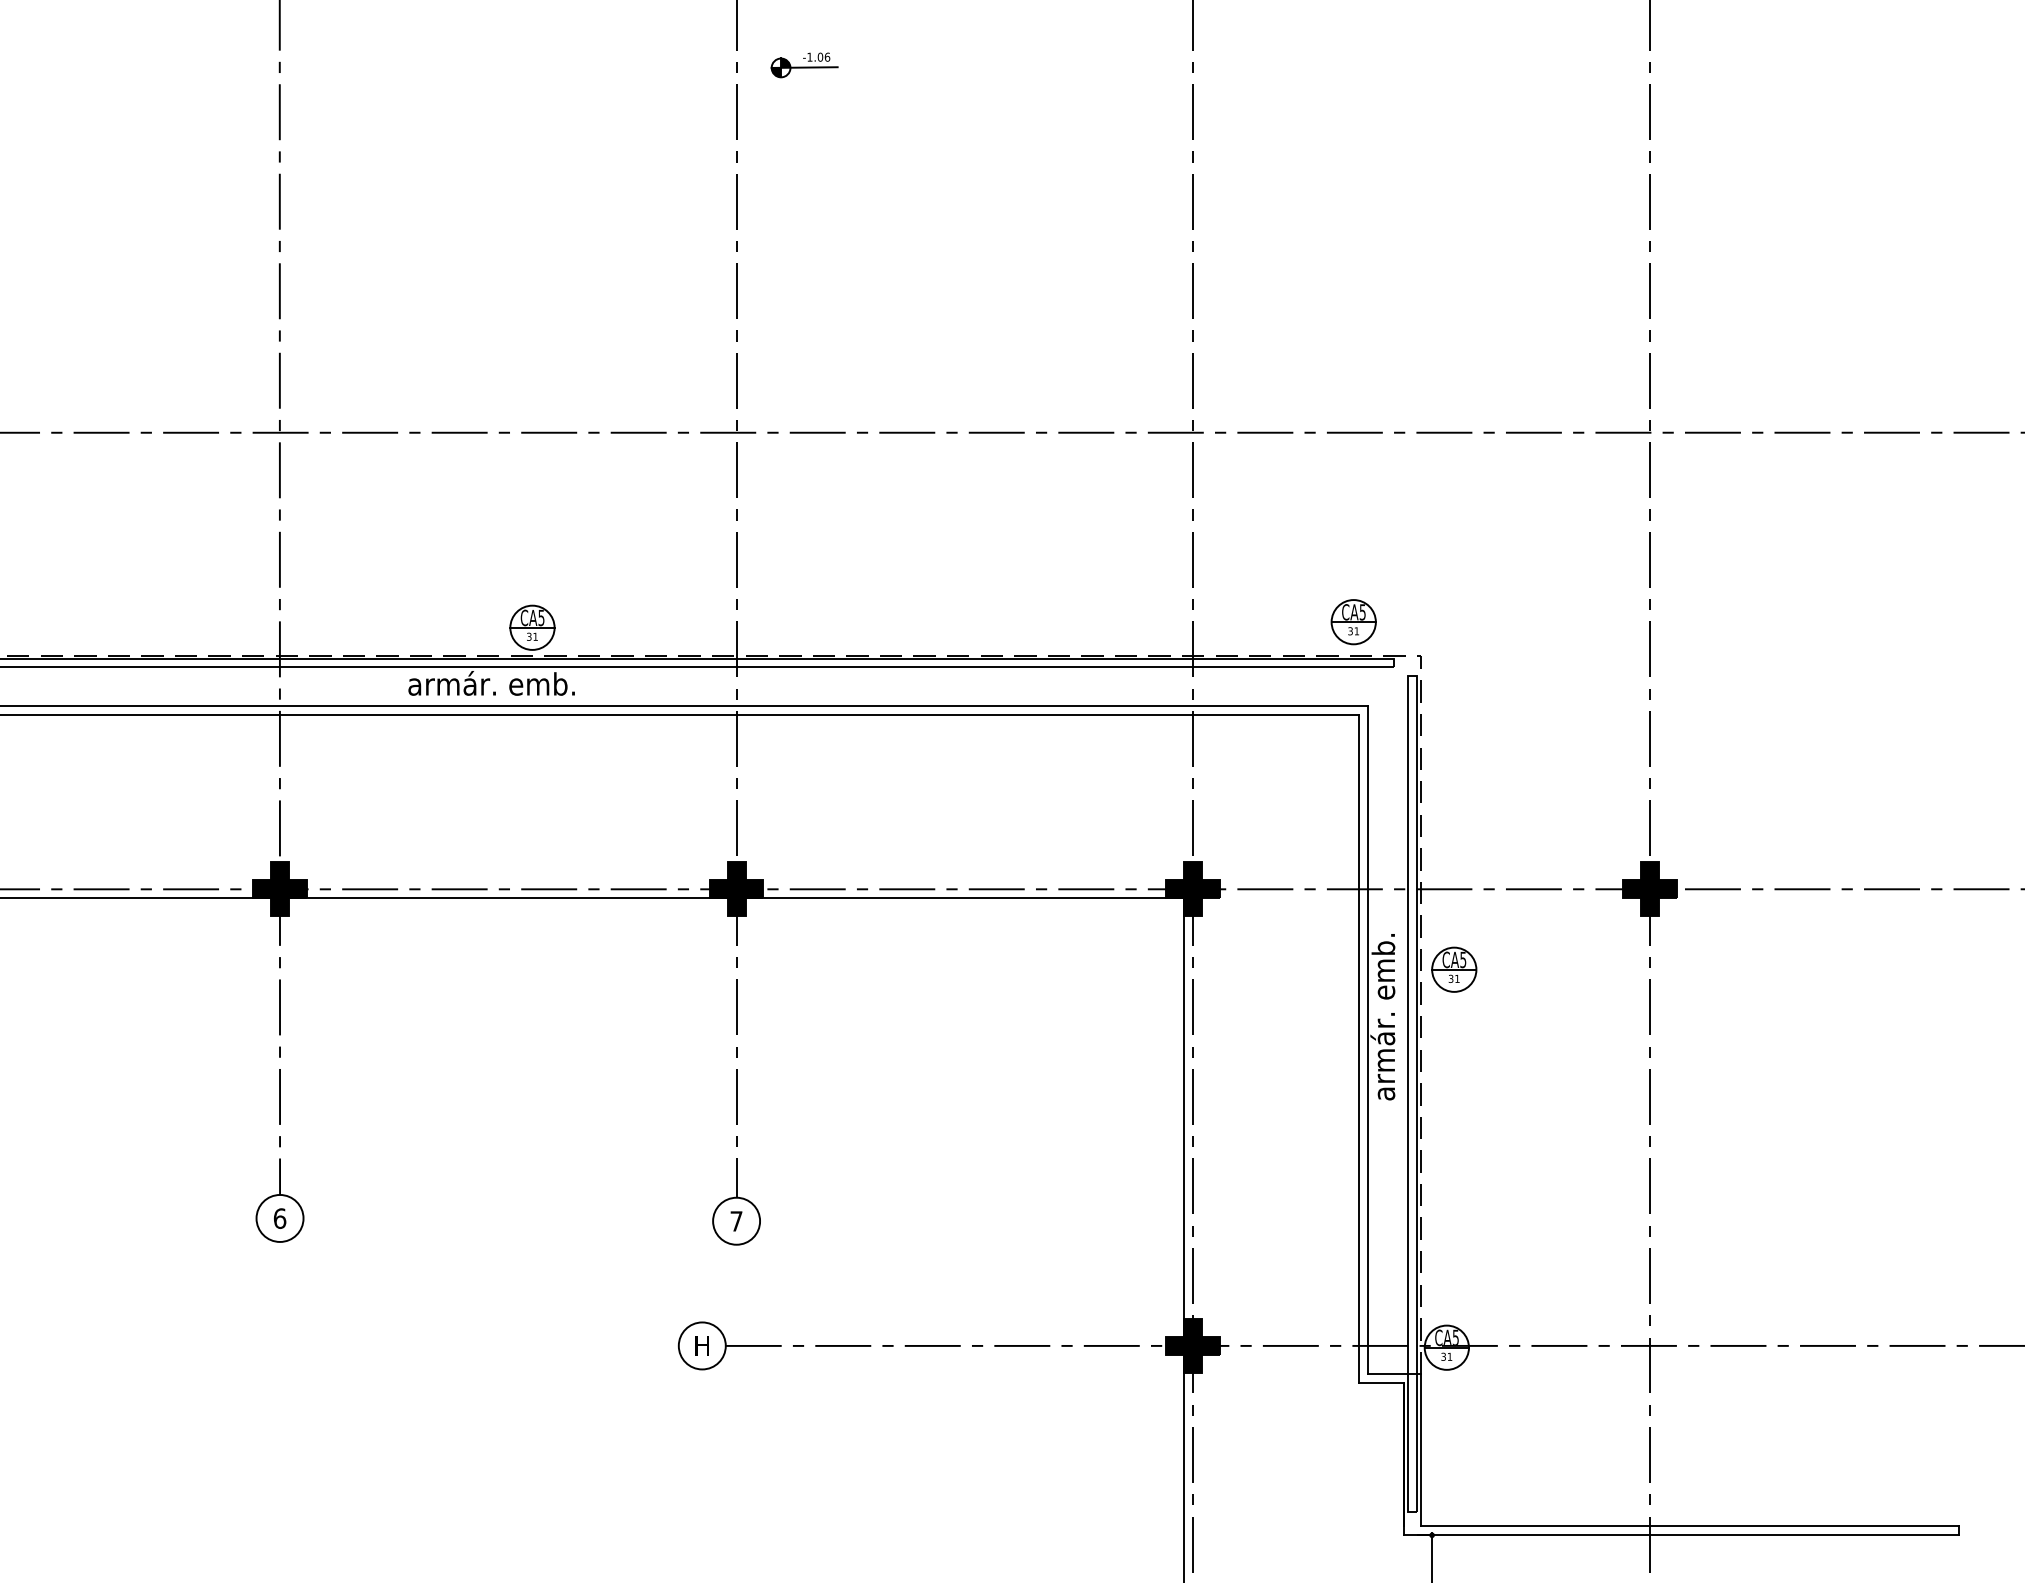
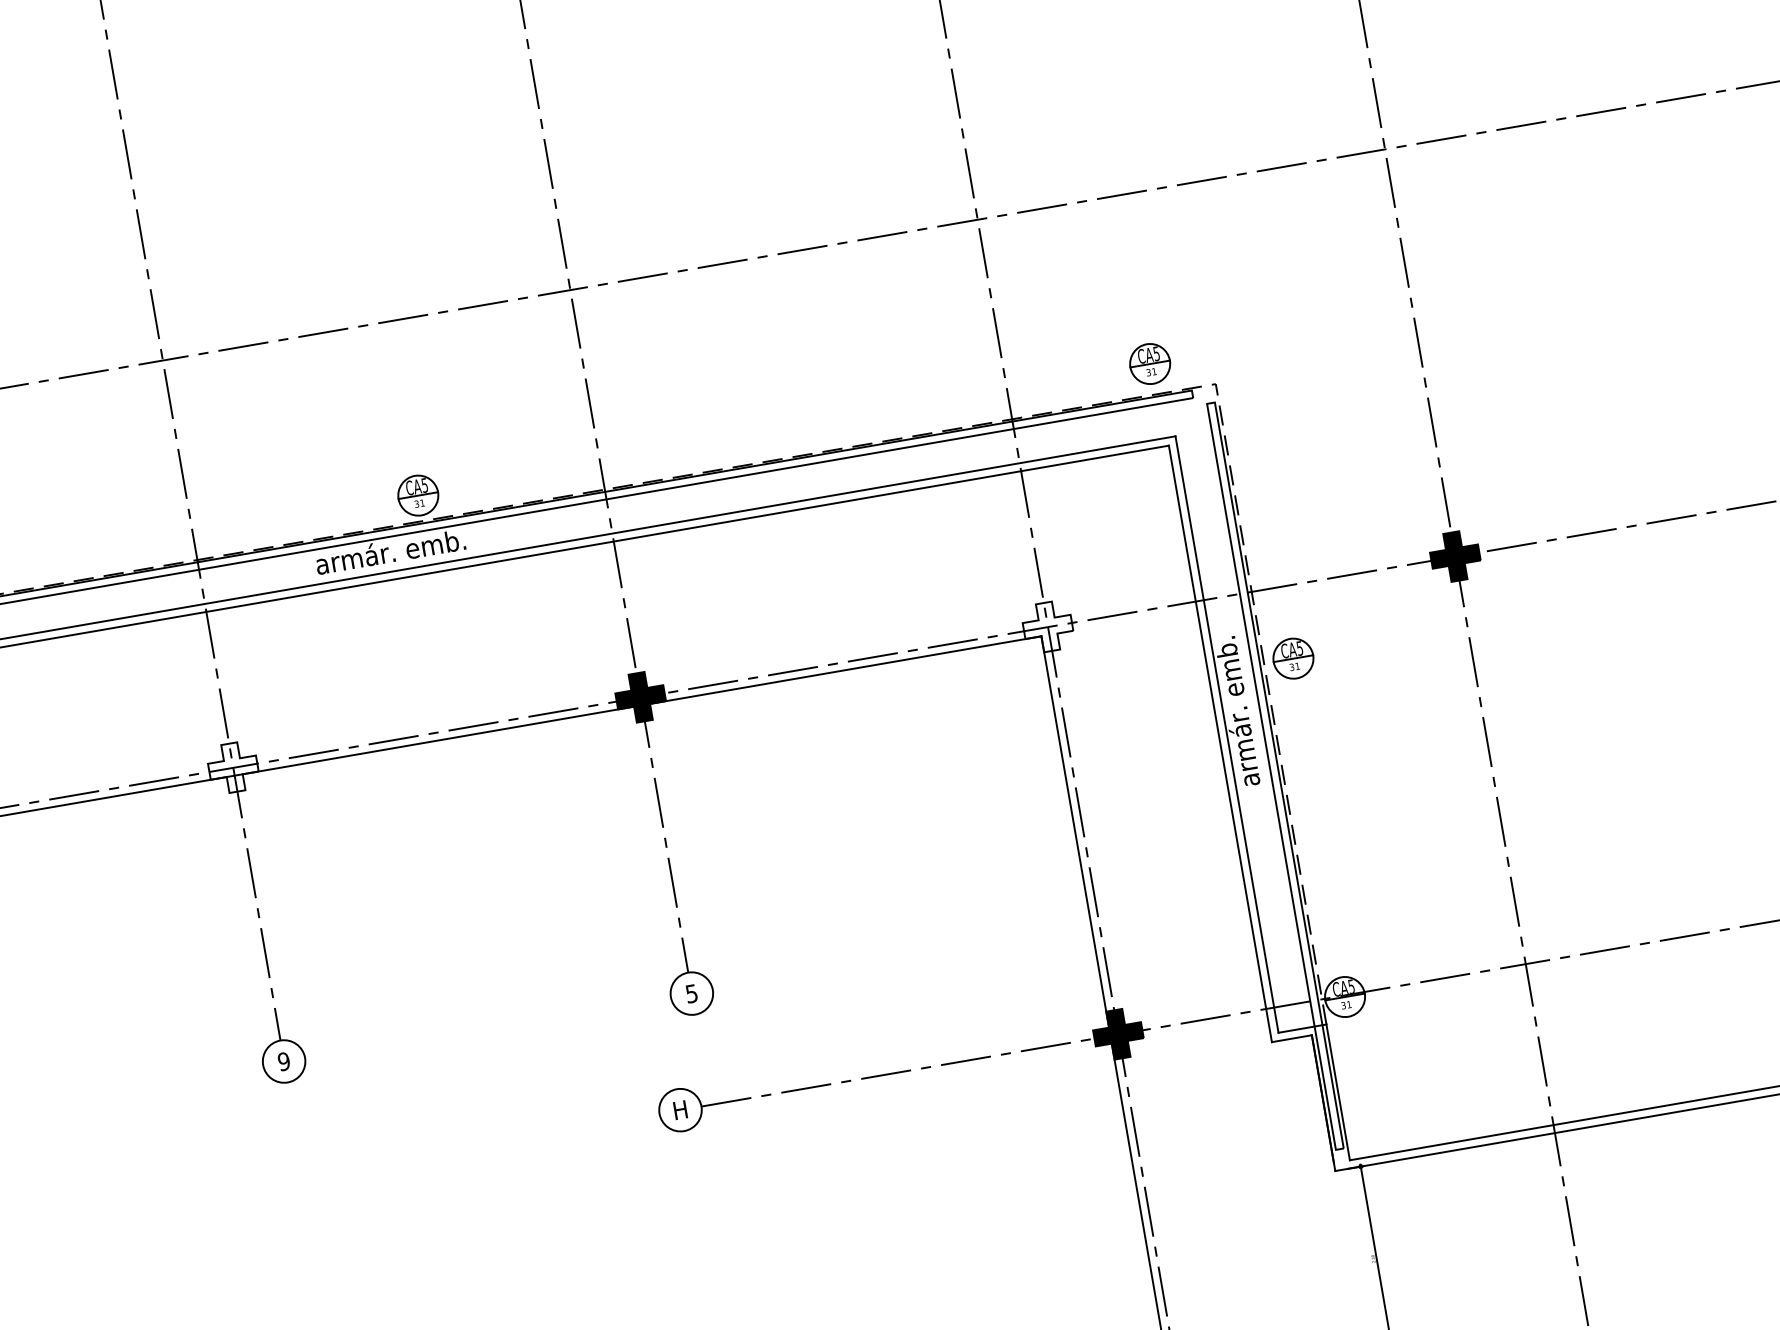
fill: (279, 888) -> (232, 767), removed
fill: (1193, 888) -> (1048, 626), removed
text: (279, 1218) -> (283, 1061), 6 -> 9
text: (736, 1221) -> (691, 993), 7 -> 5

